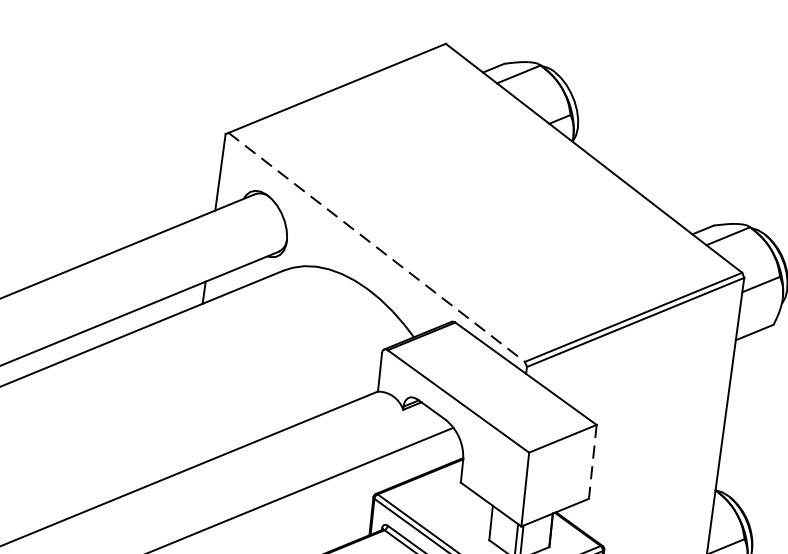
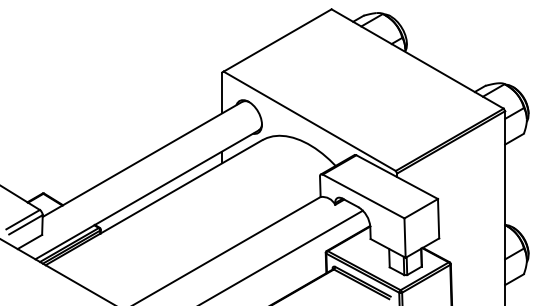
line: (378, 247) -> (310, 121), dashed -> solid
line: (592, 461) -> (438, 218), dashed -> solid

